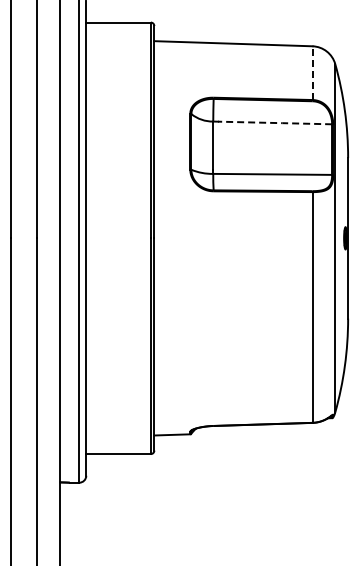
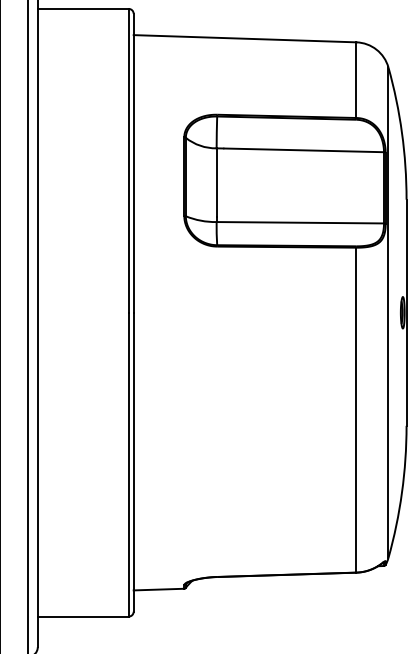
line: (312, 73) -> (356, 80), dashed -> solid
line: (275, 123) -> (304, 151), dashed -> solid

